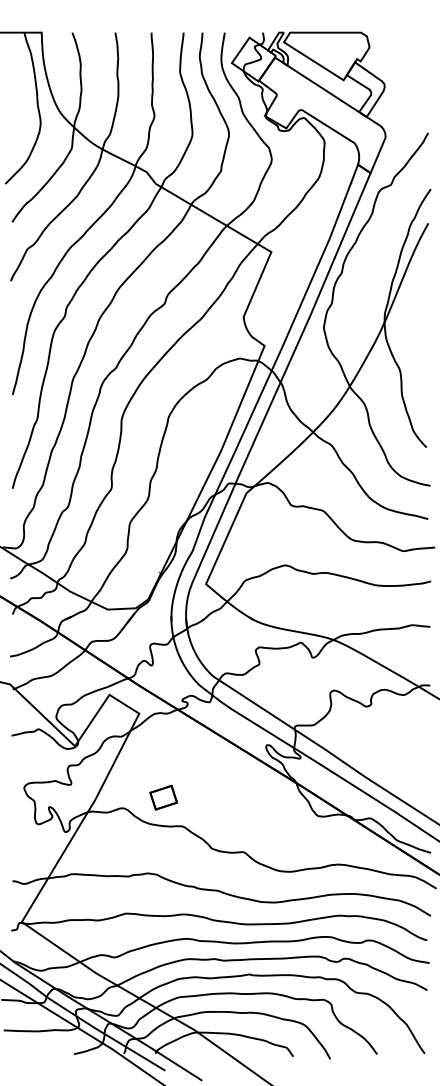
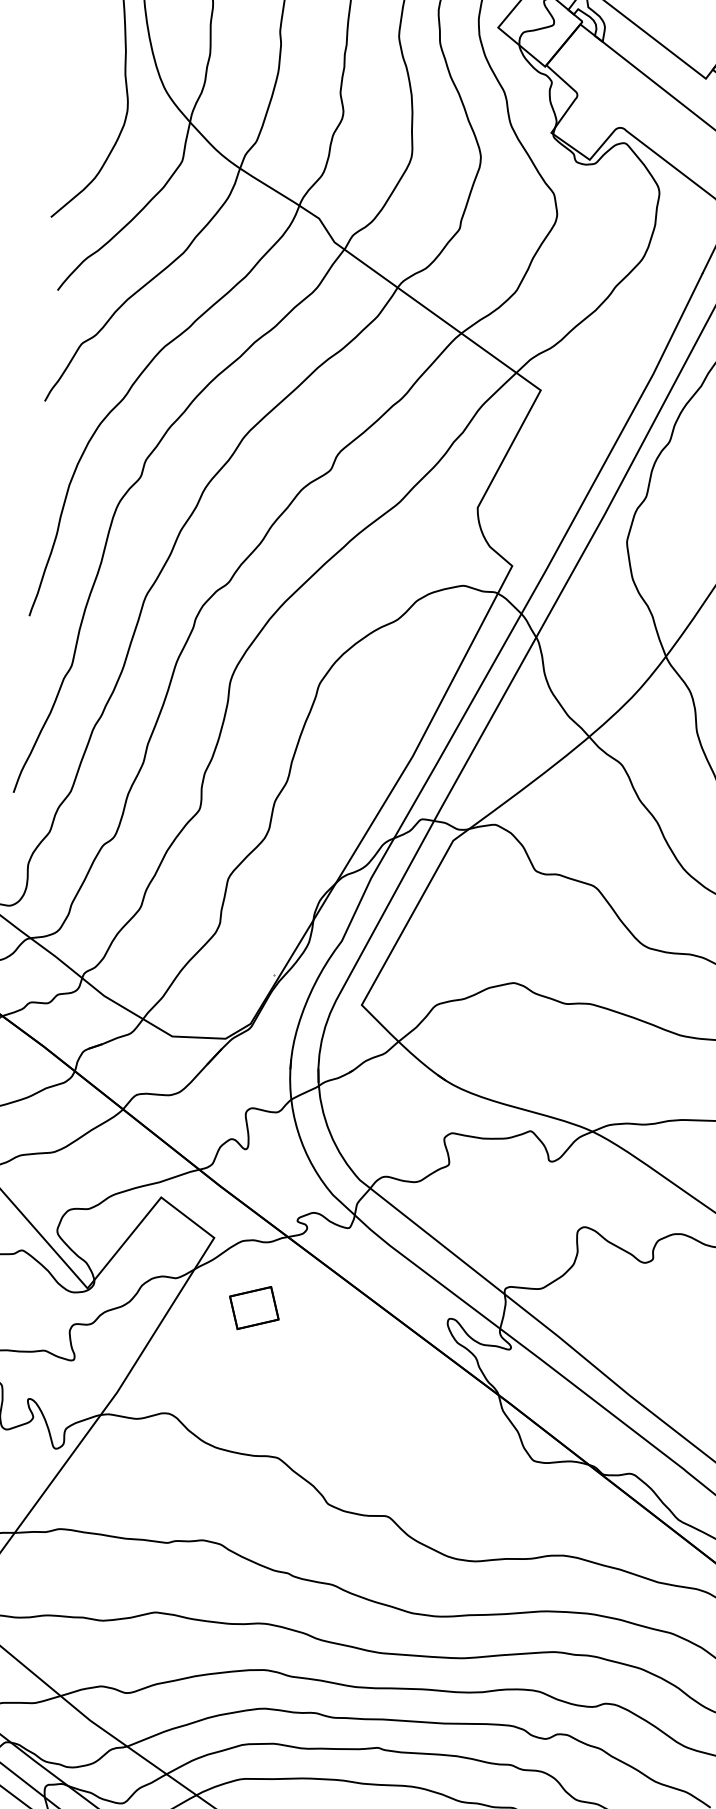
part: (163, 797) -> (254, 1307), moved

